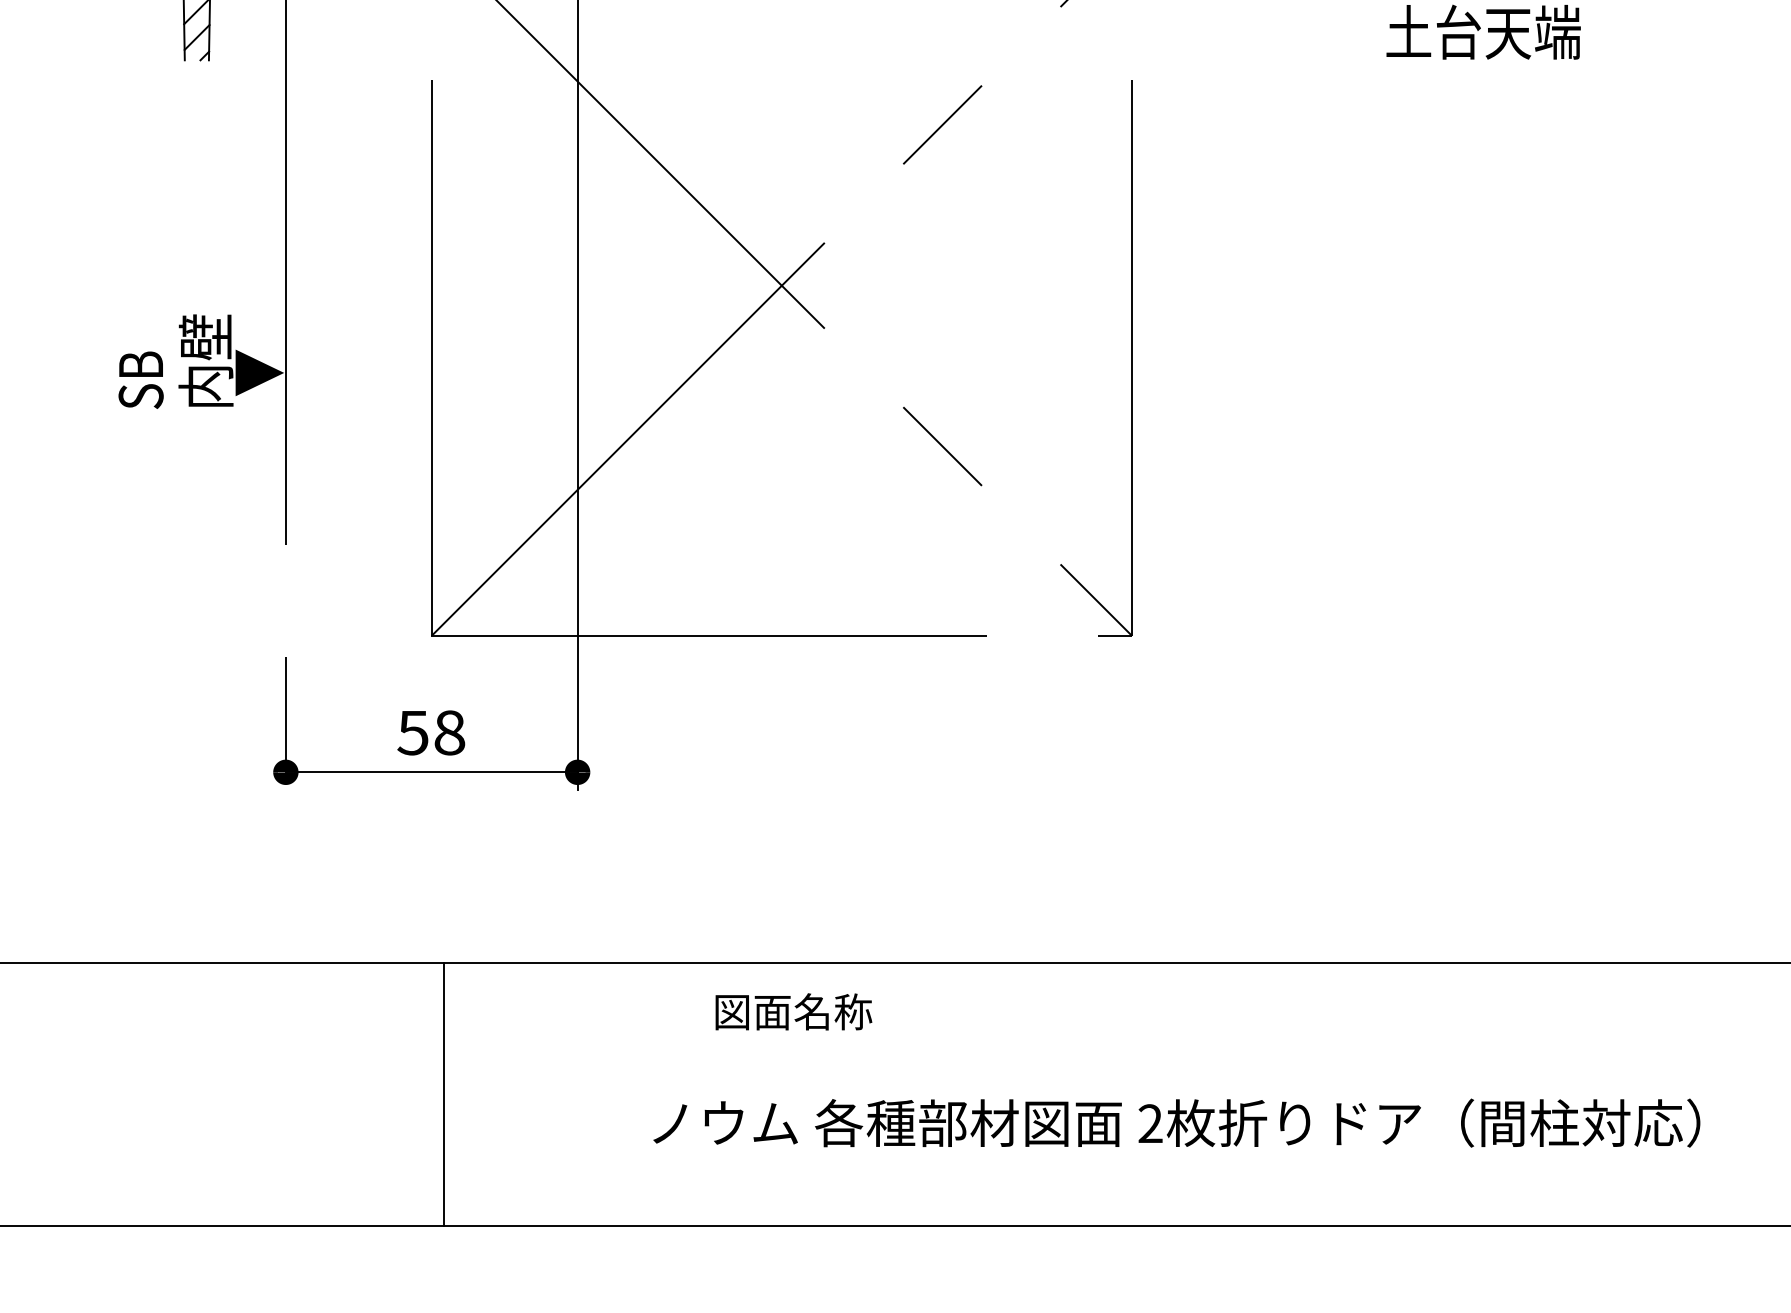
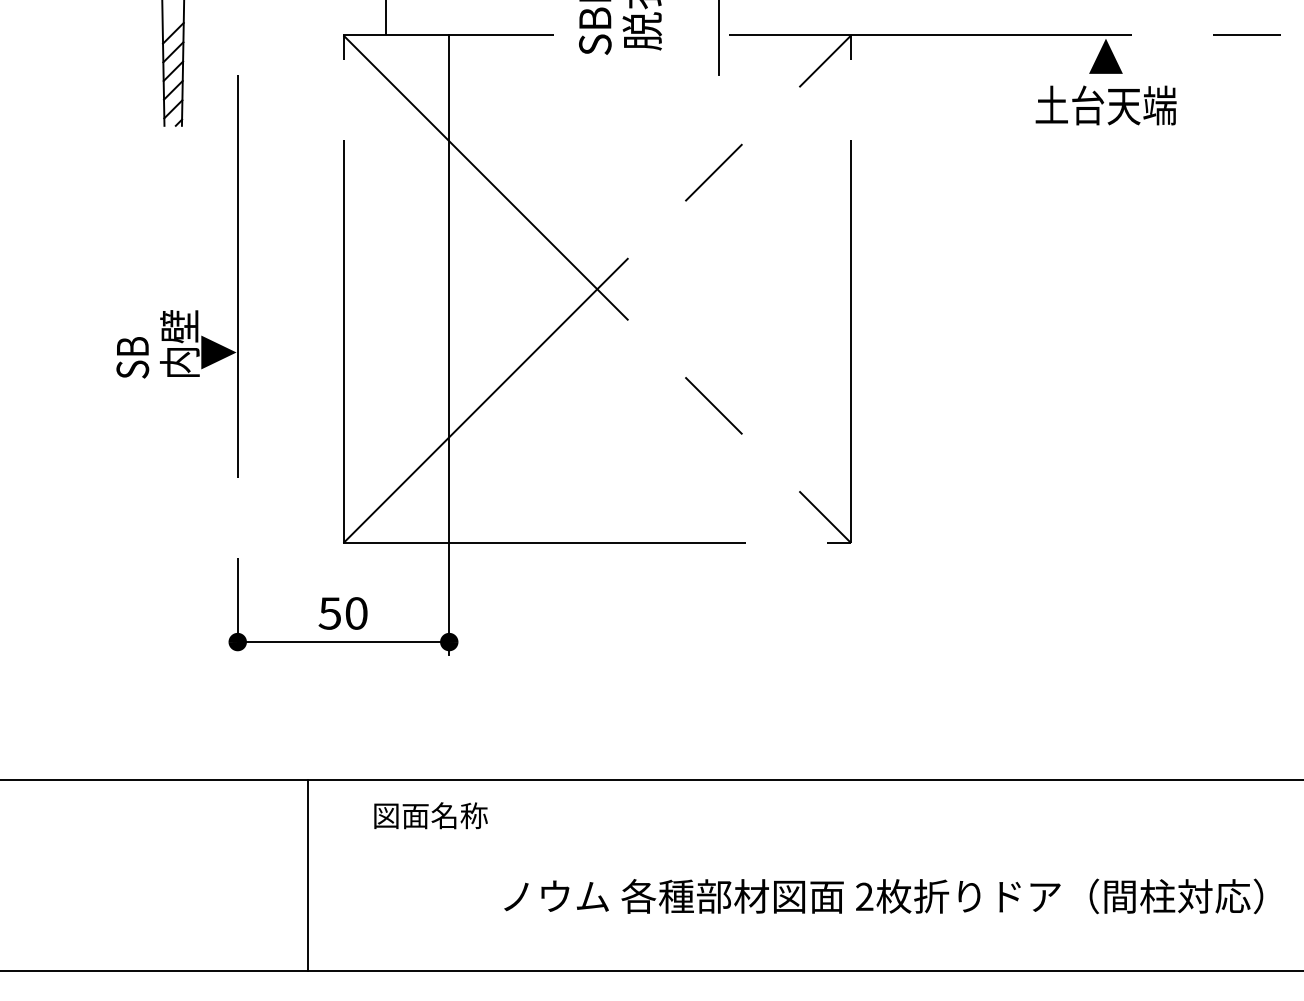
text: (449, 732) -> (356, 613), 58 -> 50
text: (793, 1011) -> (430, 815), moved
line: (444, 1094) -> (308, 875), moved

